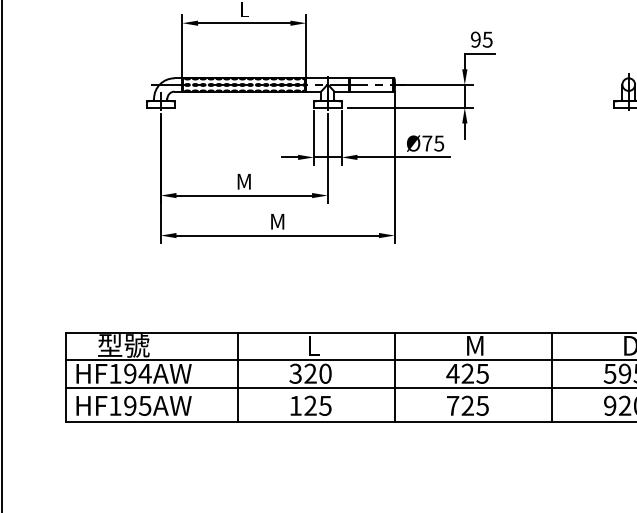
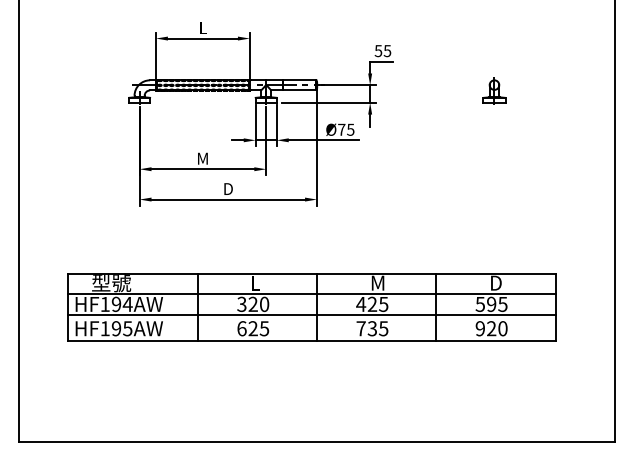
text: (475, 38) -> (378, 50), 95 -> 55
text: (277, 220) -> (228, 188), M -> D
text: (295, 405) -> (241, 328), 125 -> 625
text: (467, 405) -> (372, 328), 725 -> 735

